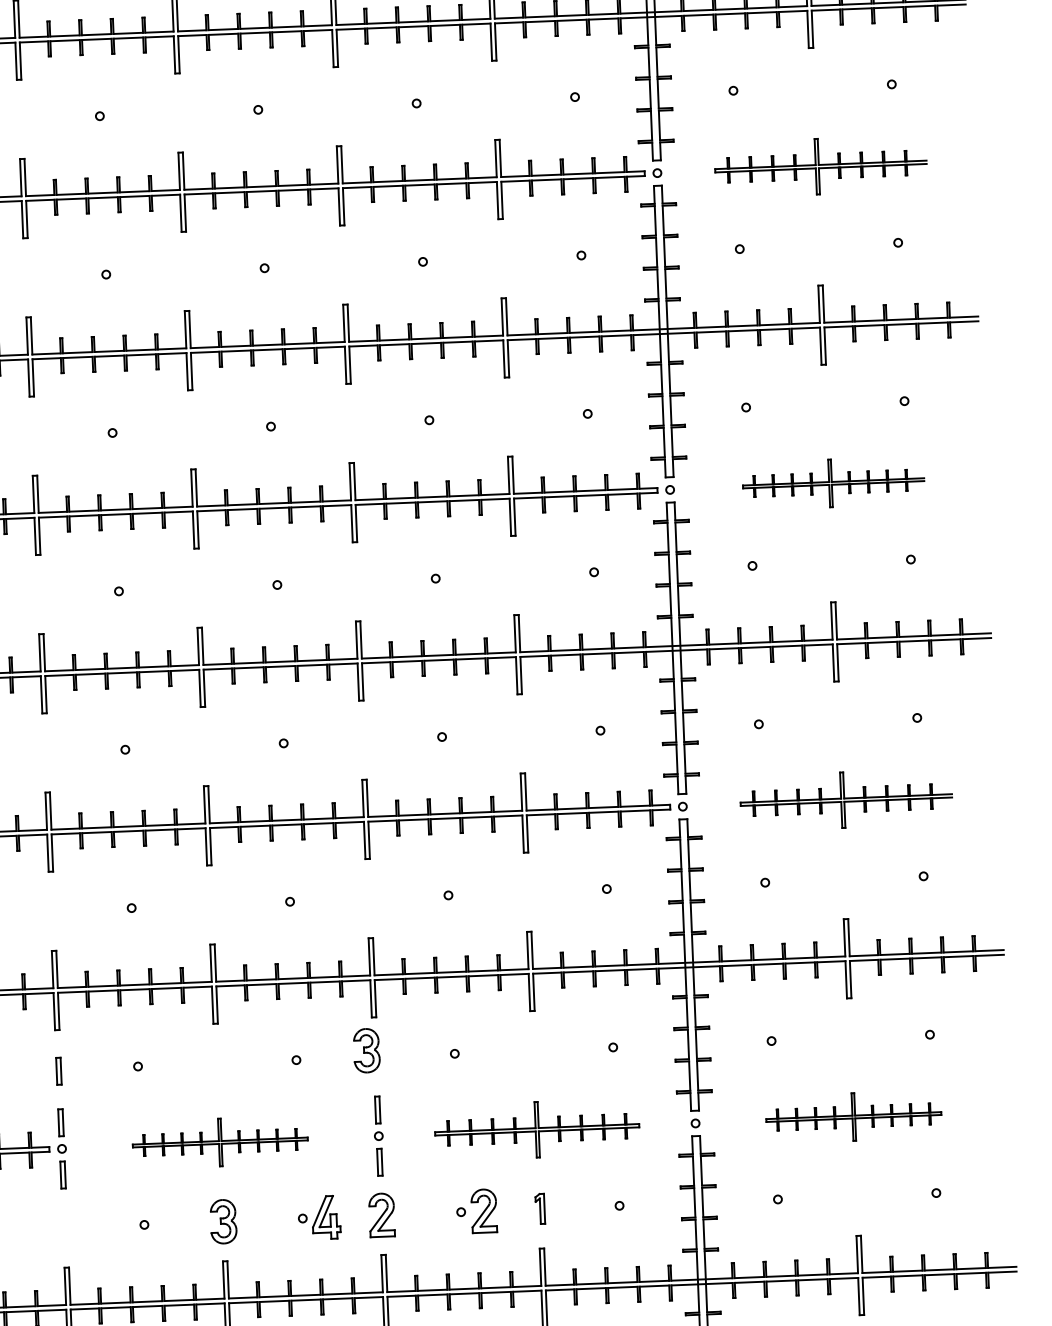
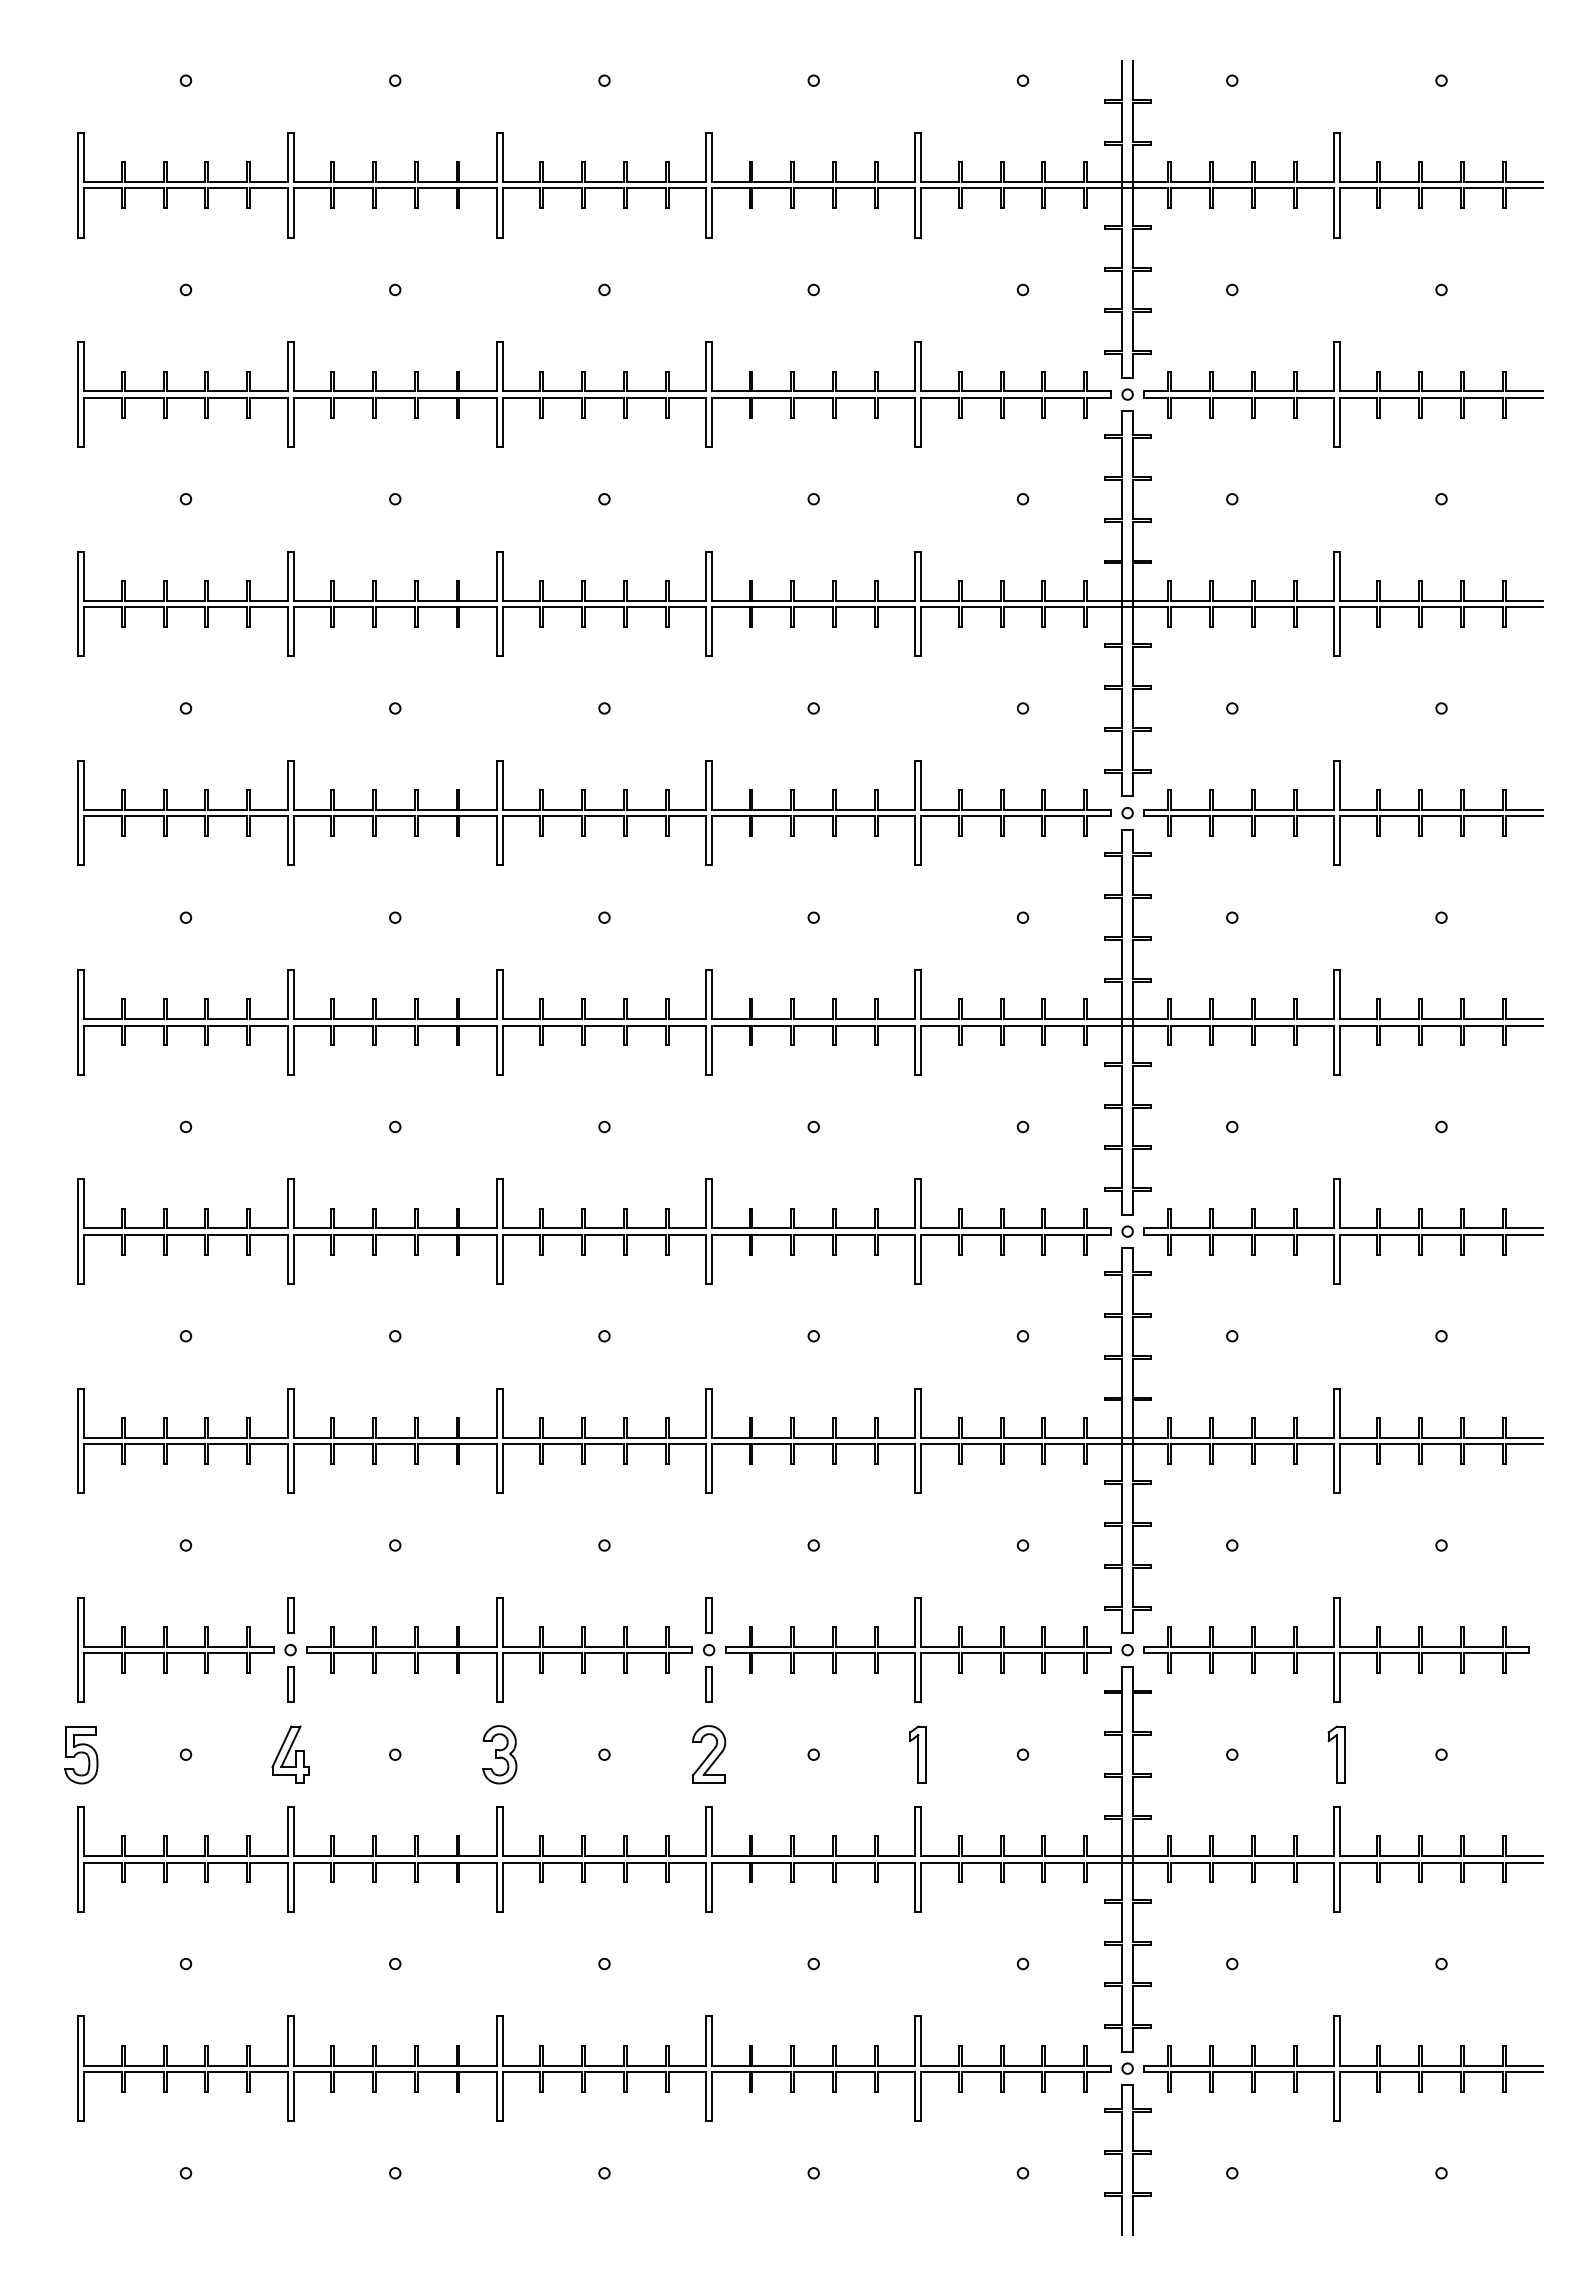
part: (820, 166) -> (1343, 394), size x1.43
part: (833, 482) -> (1343, 812), size x1.67
part: (846, 800) -> (1343, 1231), size x1.43
part: (366, 1050) -> (697, 1536), removed
part: (58, 1071) -> (290, 1547), removed
part: (853, 1116) -> (1336, 1649), size x1.67
part: (537, 1129) -> (918, 1649), size x1.43
part: (220, 1142) -> (499, 1649), size x1.67
part: (856, 1196) -> (1336, 1754), added
part: (539, 1208) -> (917, 1754), size x1.43
part: (484, 1211) -> (844, 1754), removed
part: (326, 1217) -> (290, 1754), moved

